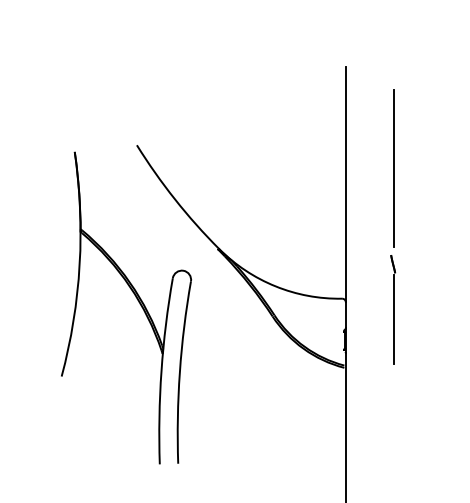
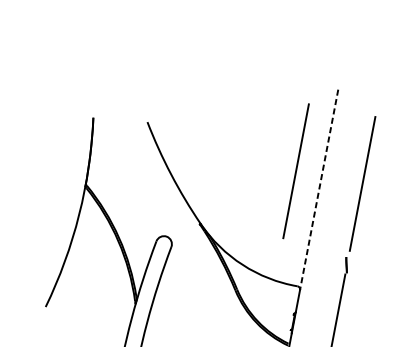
line: (315, 168) -> (295, 170), added
line: (345, 184) -> (318, 189), solid -> dashed

